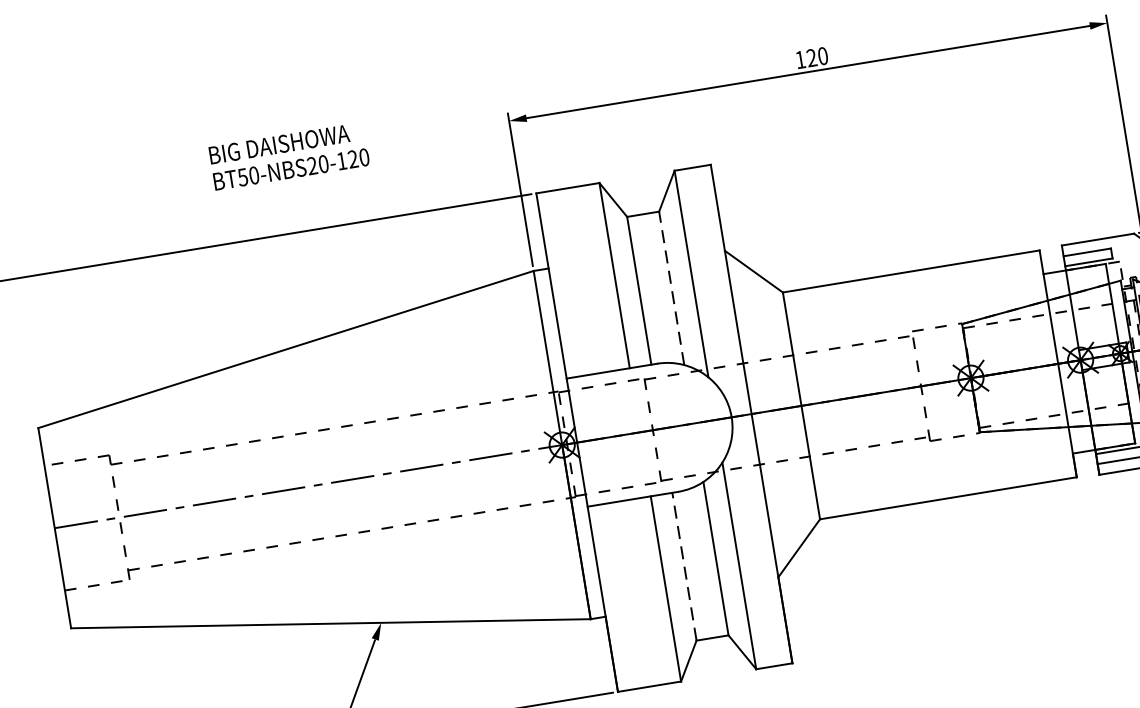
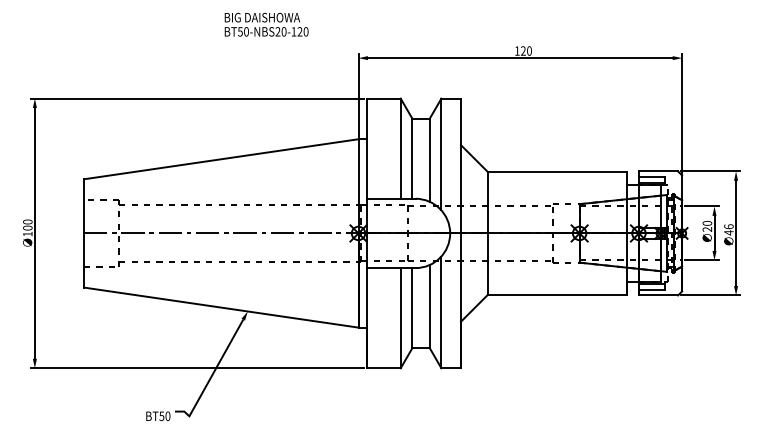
text: (288, 155) -> (266, 24), moved
line: (671, 286) -> (429, 159), dashed -> solid
line: (684, 567) -> (412, 308), dashed -> solid

